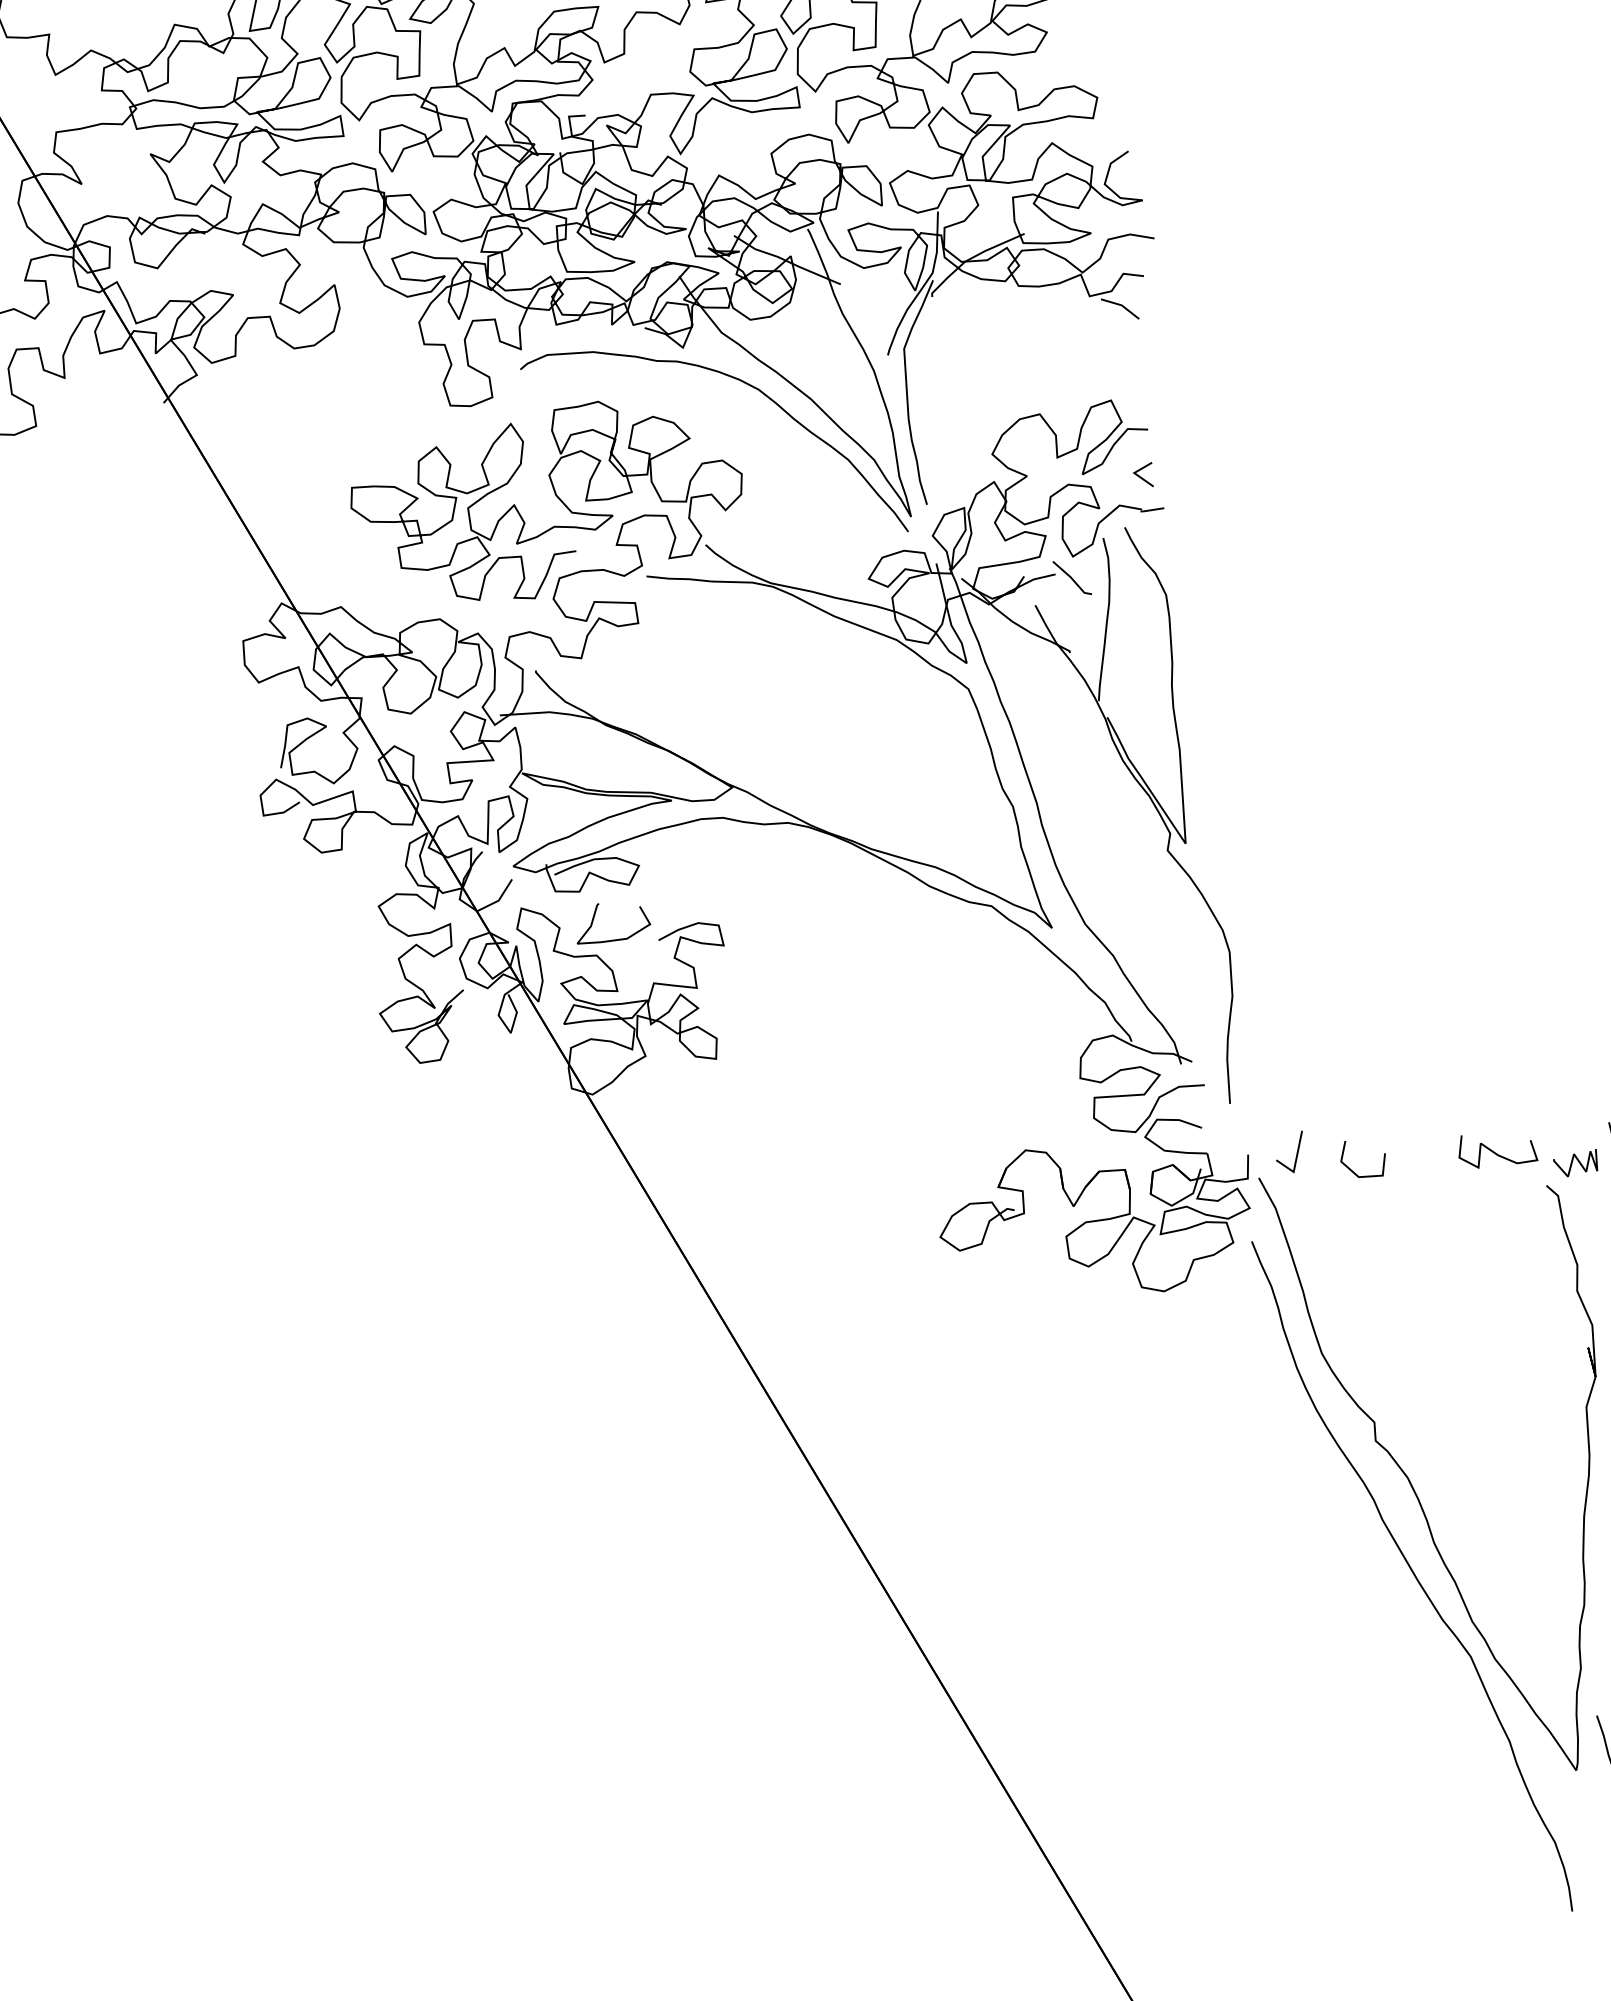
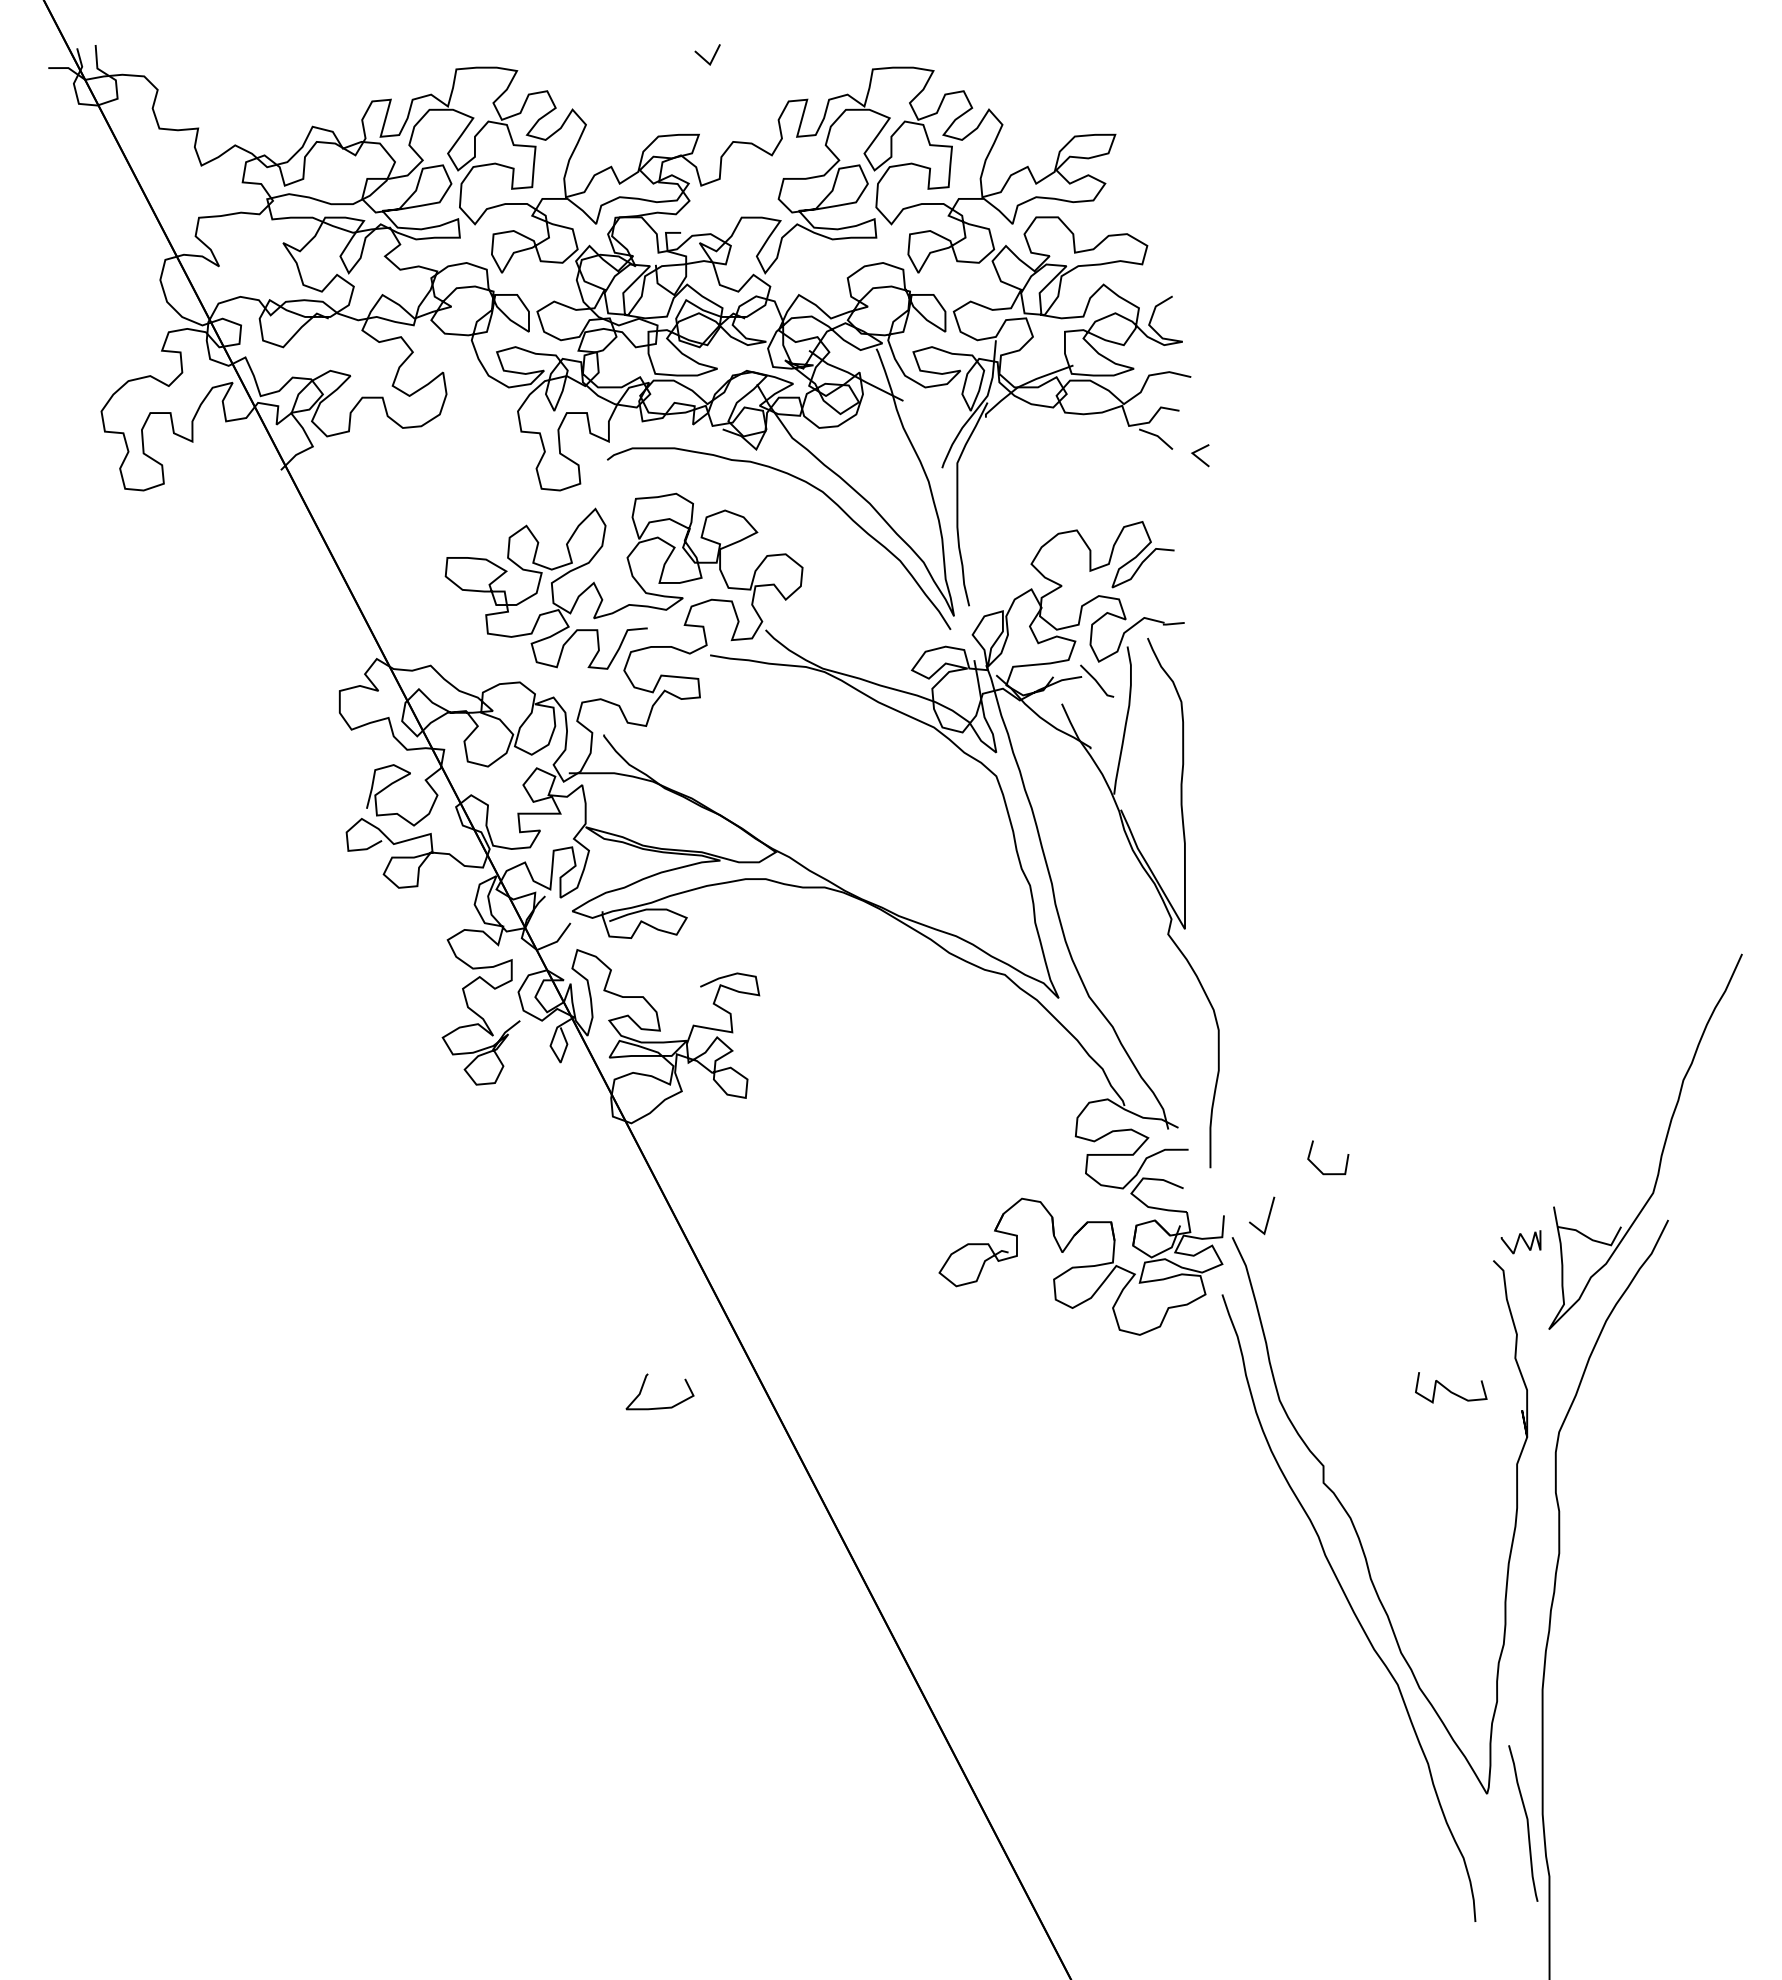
line: (1141, 476) -> (1198, 456), moved
curve: (613, 939) -> (659, 1407), moved
curve: (1496, 1152) -> (1449, 1389), moved
line: (1353, 1170) -> (1318, 1167), moved

